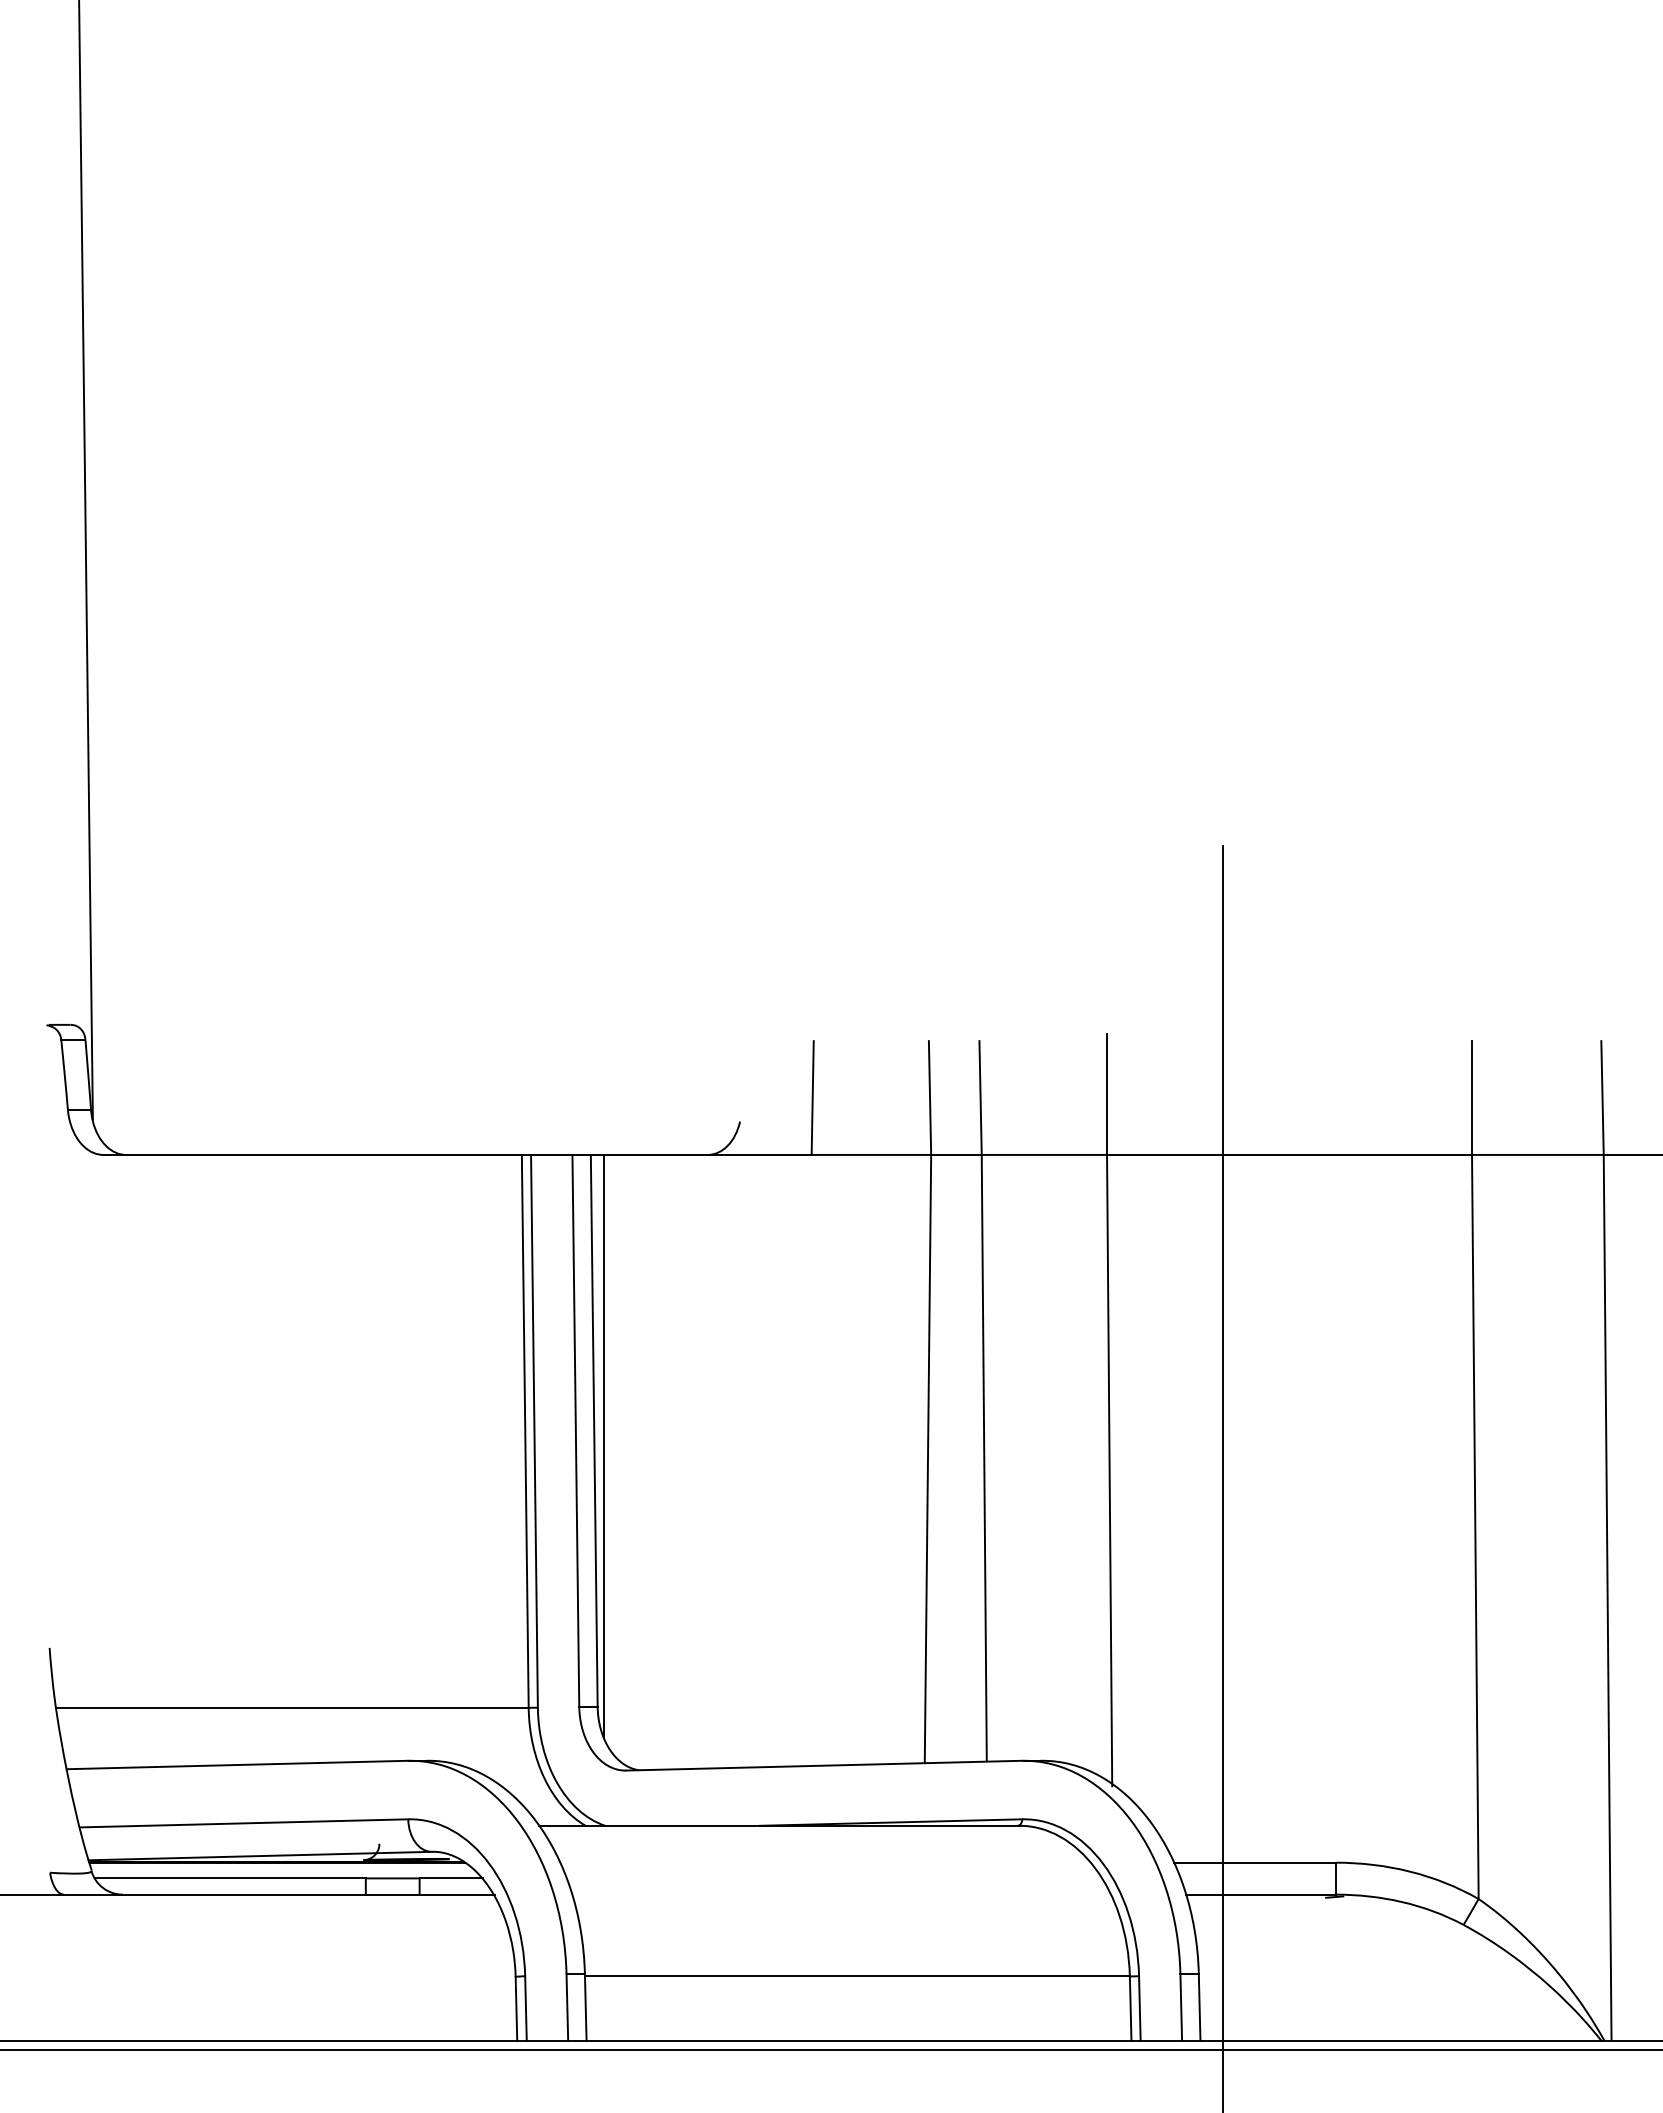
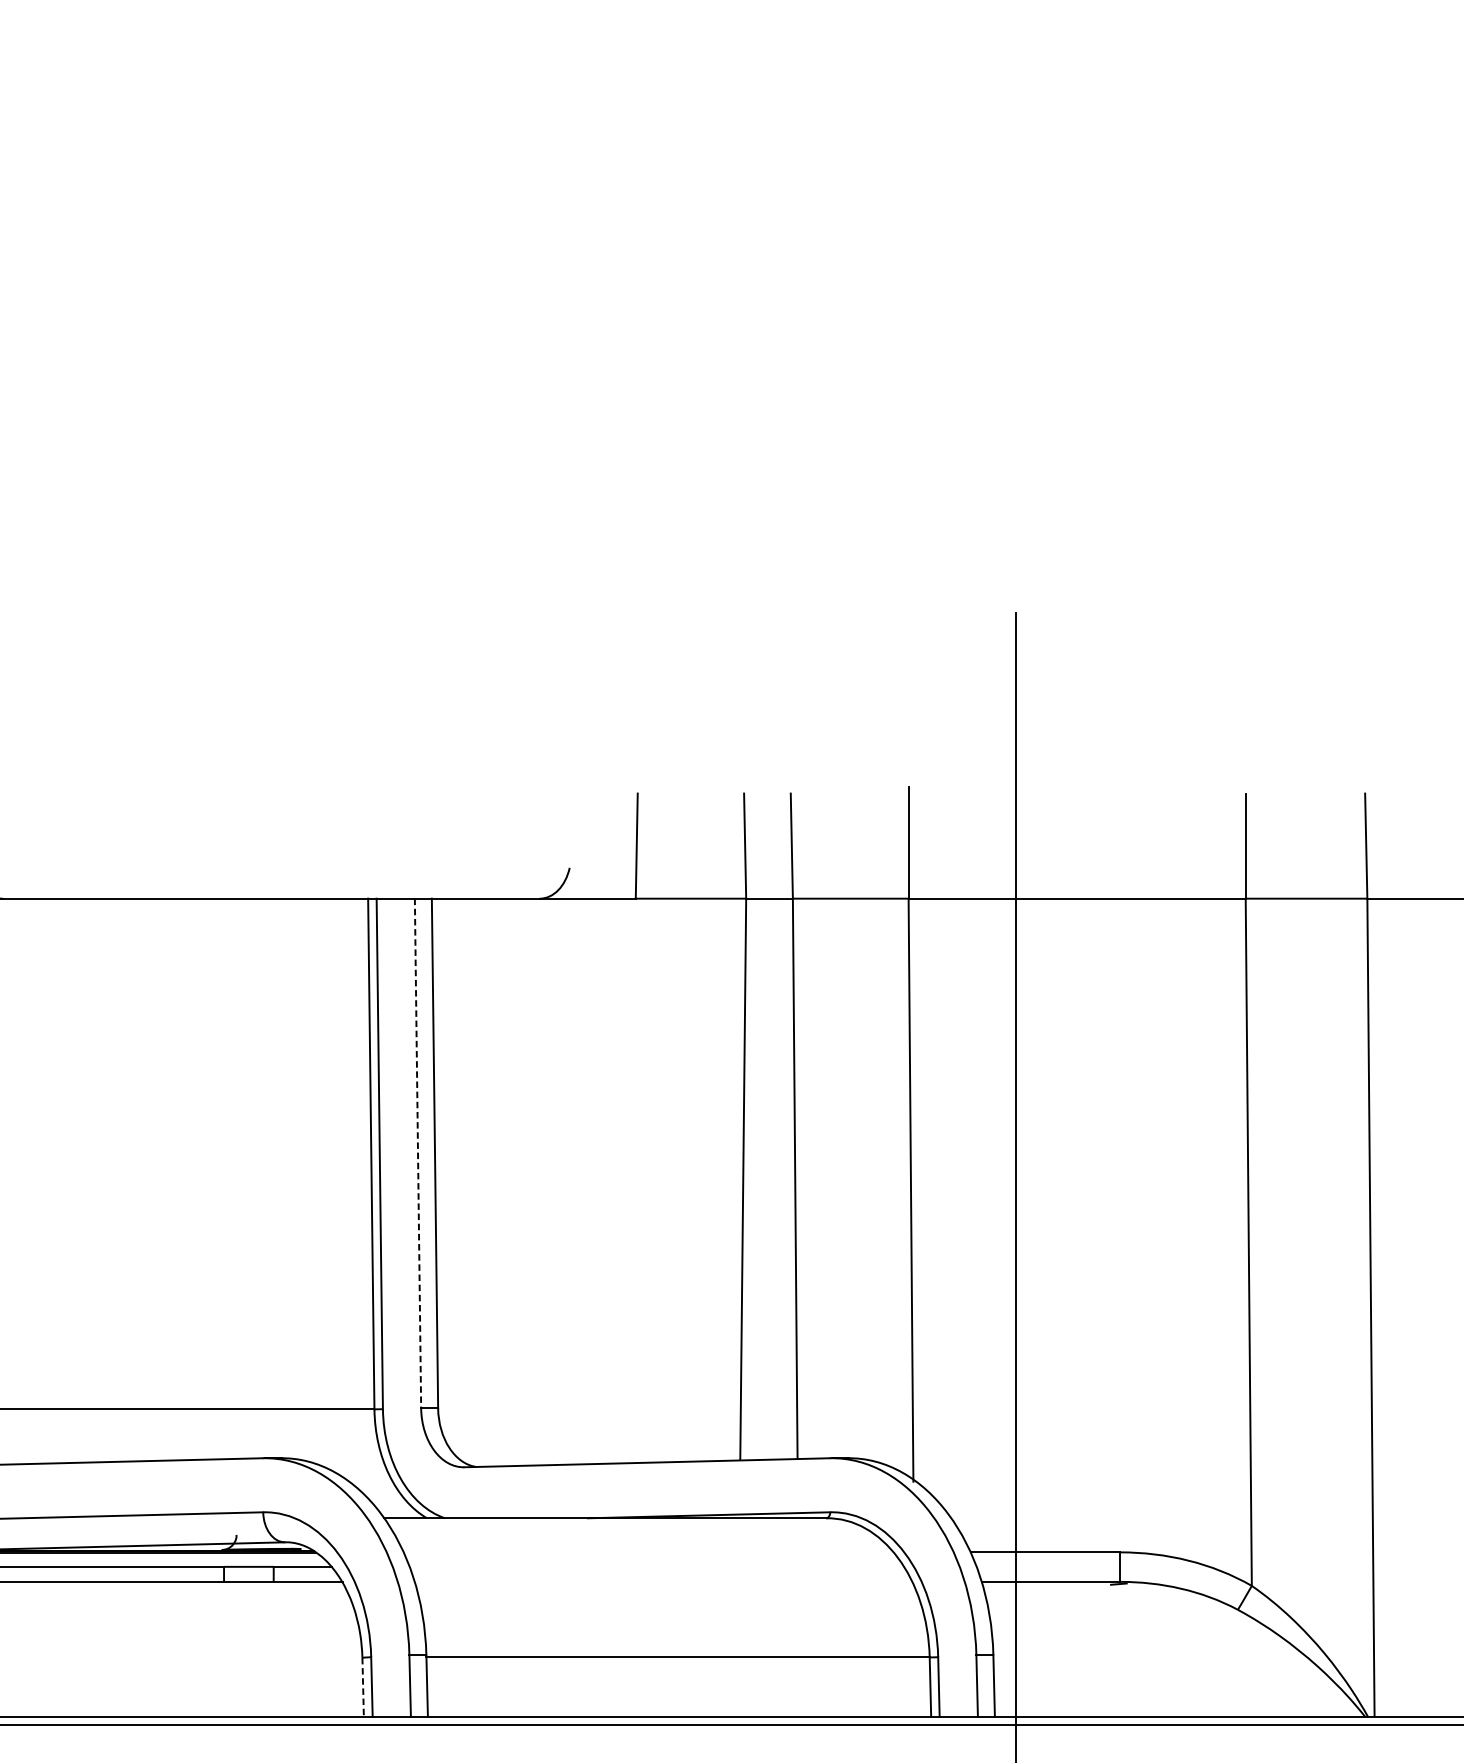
line: (575, 1430) -> (417, 1153), solid -> dashed
line: (603, 1446) -> (443, 1167), removed
line: (516, 2009) -> (363, 1687), solid -> dashed

